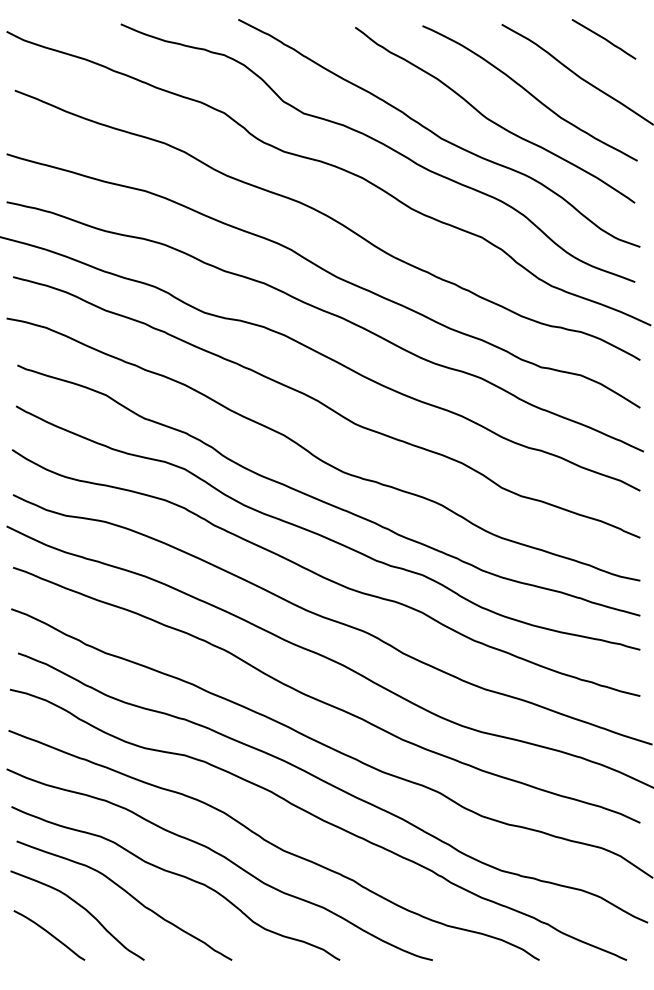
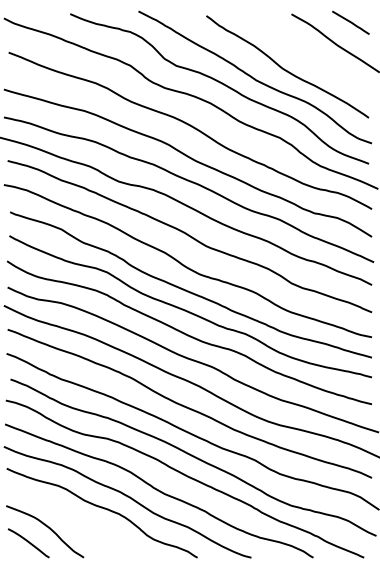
curve: (529, 92) -> (307, 53), removed
curve: (126, 894) -> (73, 519), removed

